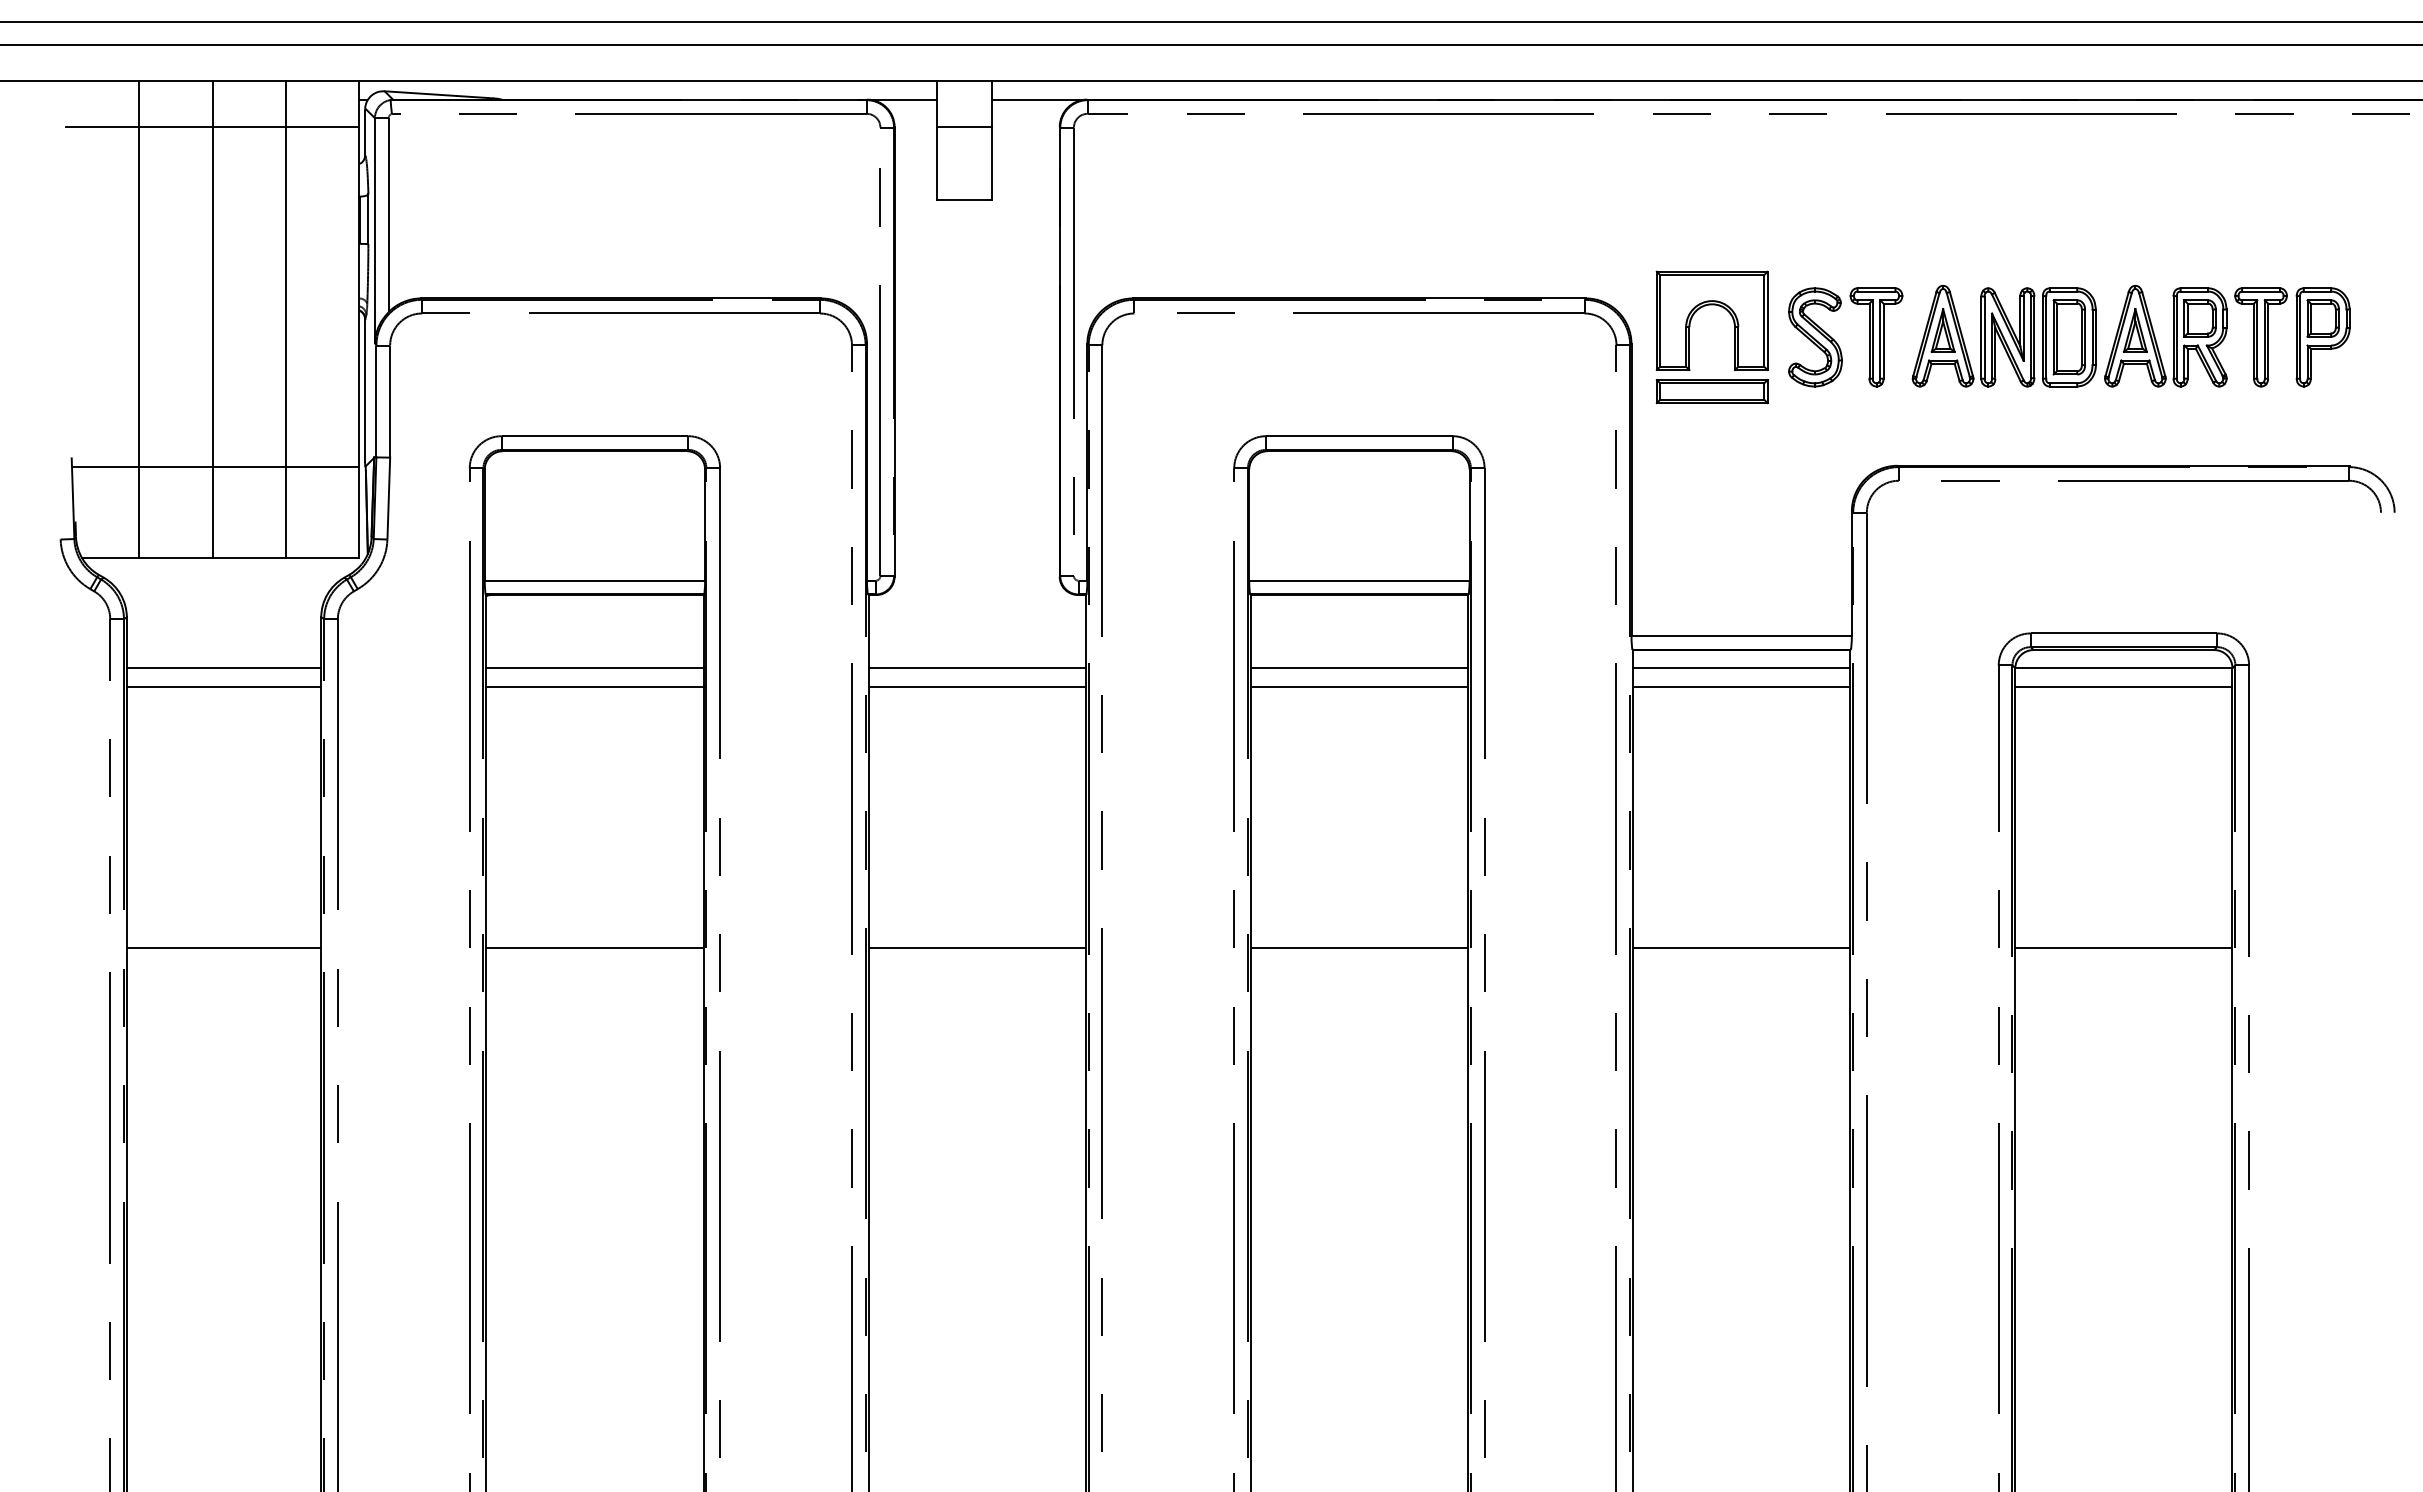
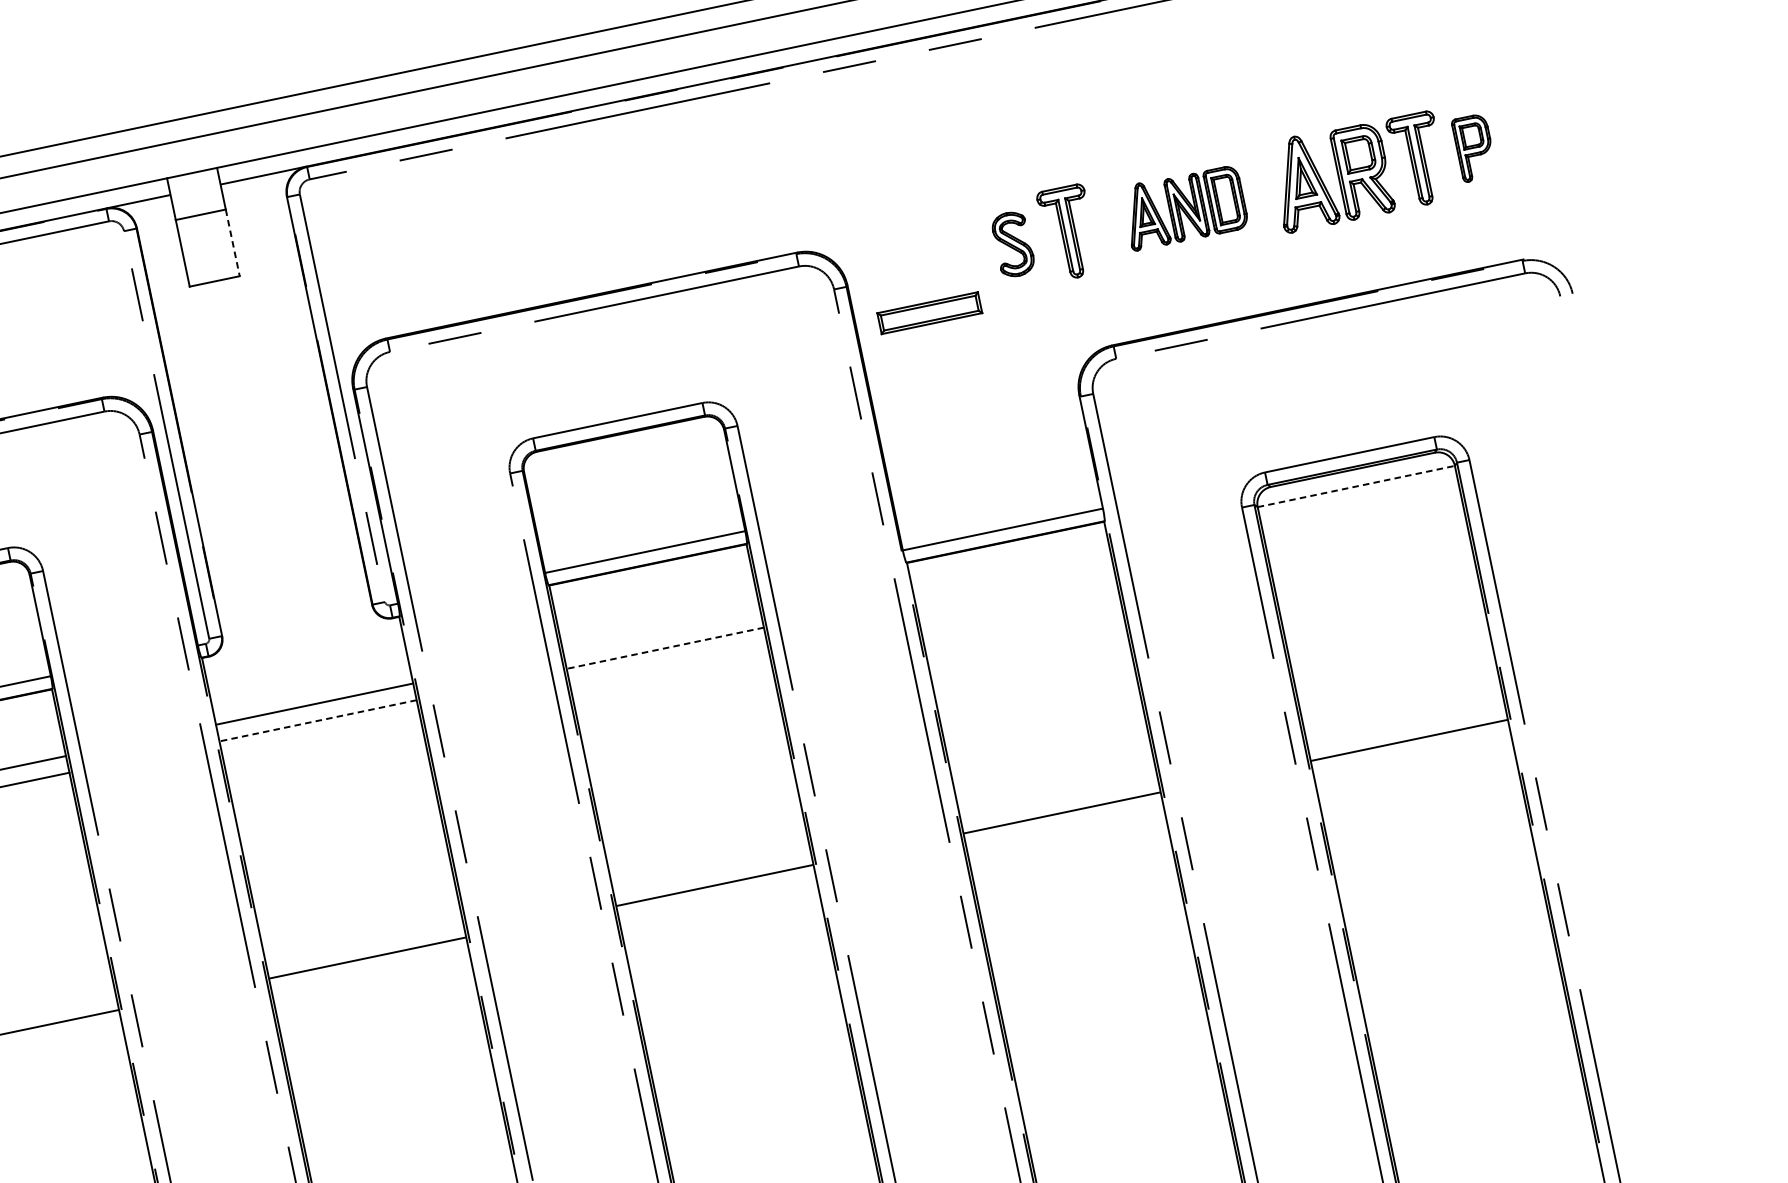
line: (992, 163) -> (232, 242), solid -> dashed
part: (1711, 305) -> (912, 235), removed
part: (2003, 335) -> (1183, 206), size x0.7
part: (1815, 337) -> (1013, 244), size x0.7
part: (2322, 337) -> (1473, 148), size x0.7
line: (1359, 668) -> (661, 631), removed
line: (1741, 668) -> (1008, 559), removed
line: (2123, 668) -> (1355, 486), solid -> dashed
line: (977, 686) -> (318, 720), solid -> dashed
line: (1359, 686) -> (665, 648), solid -> dashed
line: (1741, 686) -> (1012, 575), removed
line: (2123, 686) -> (1359, 503), removed

